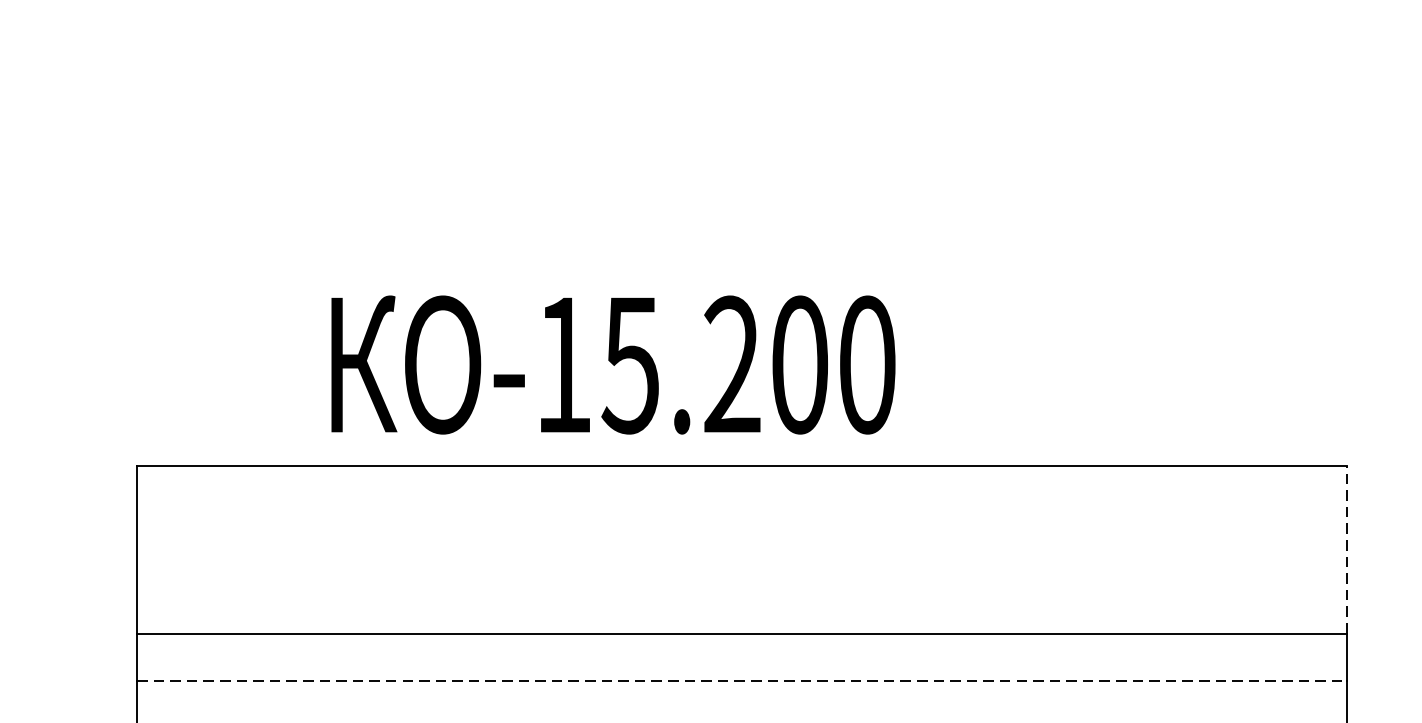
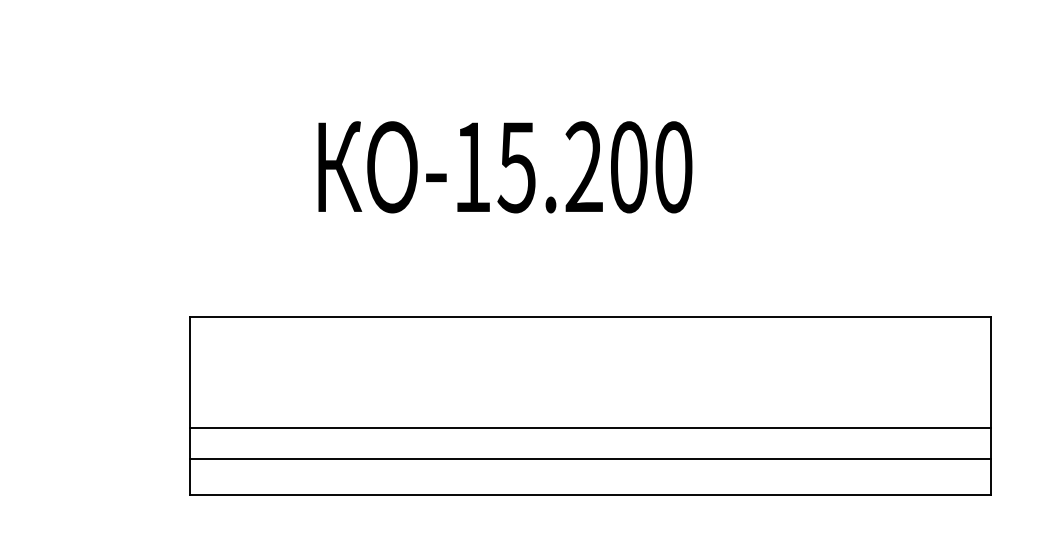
text: (613, 365) -> (505, 167), moved
line: (1346, 549) -> (991, 372), dashed -> solid
line: (741, 680) -> (590, 459), dashed -> solid

